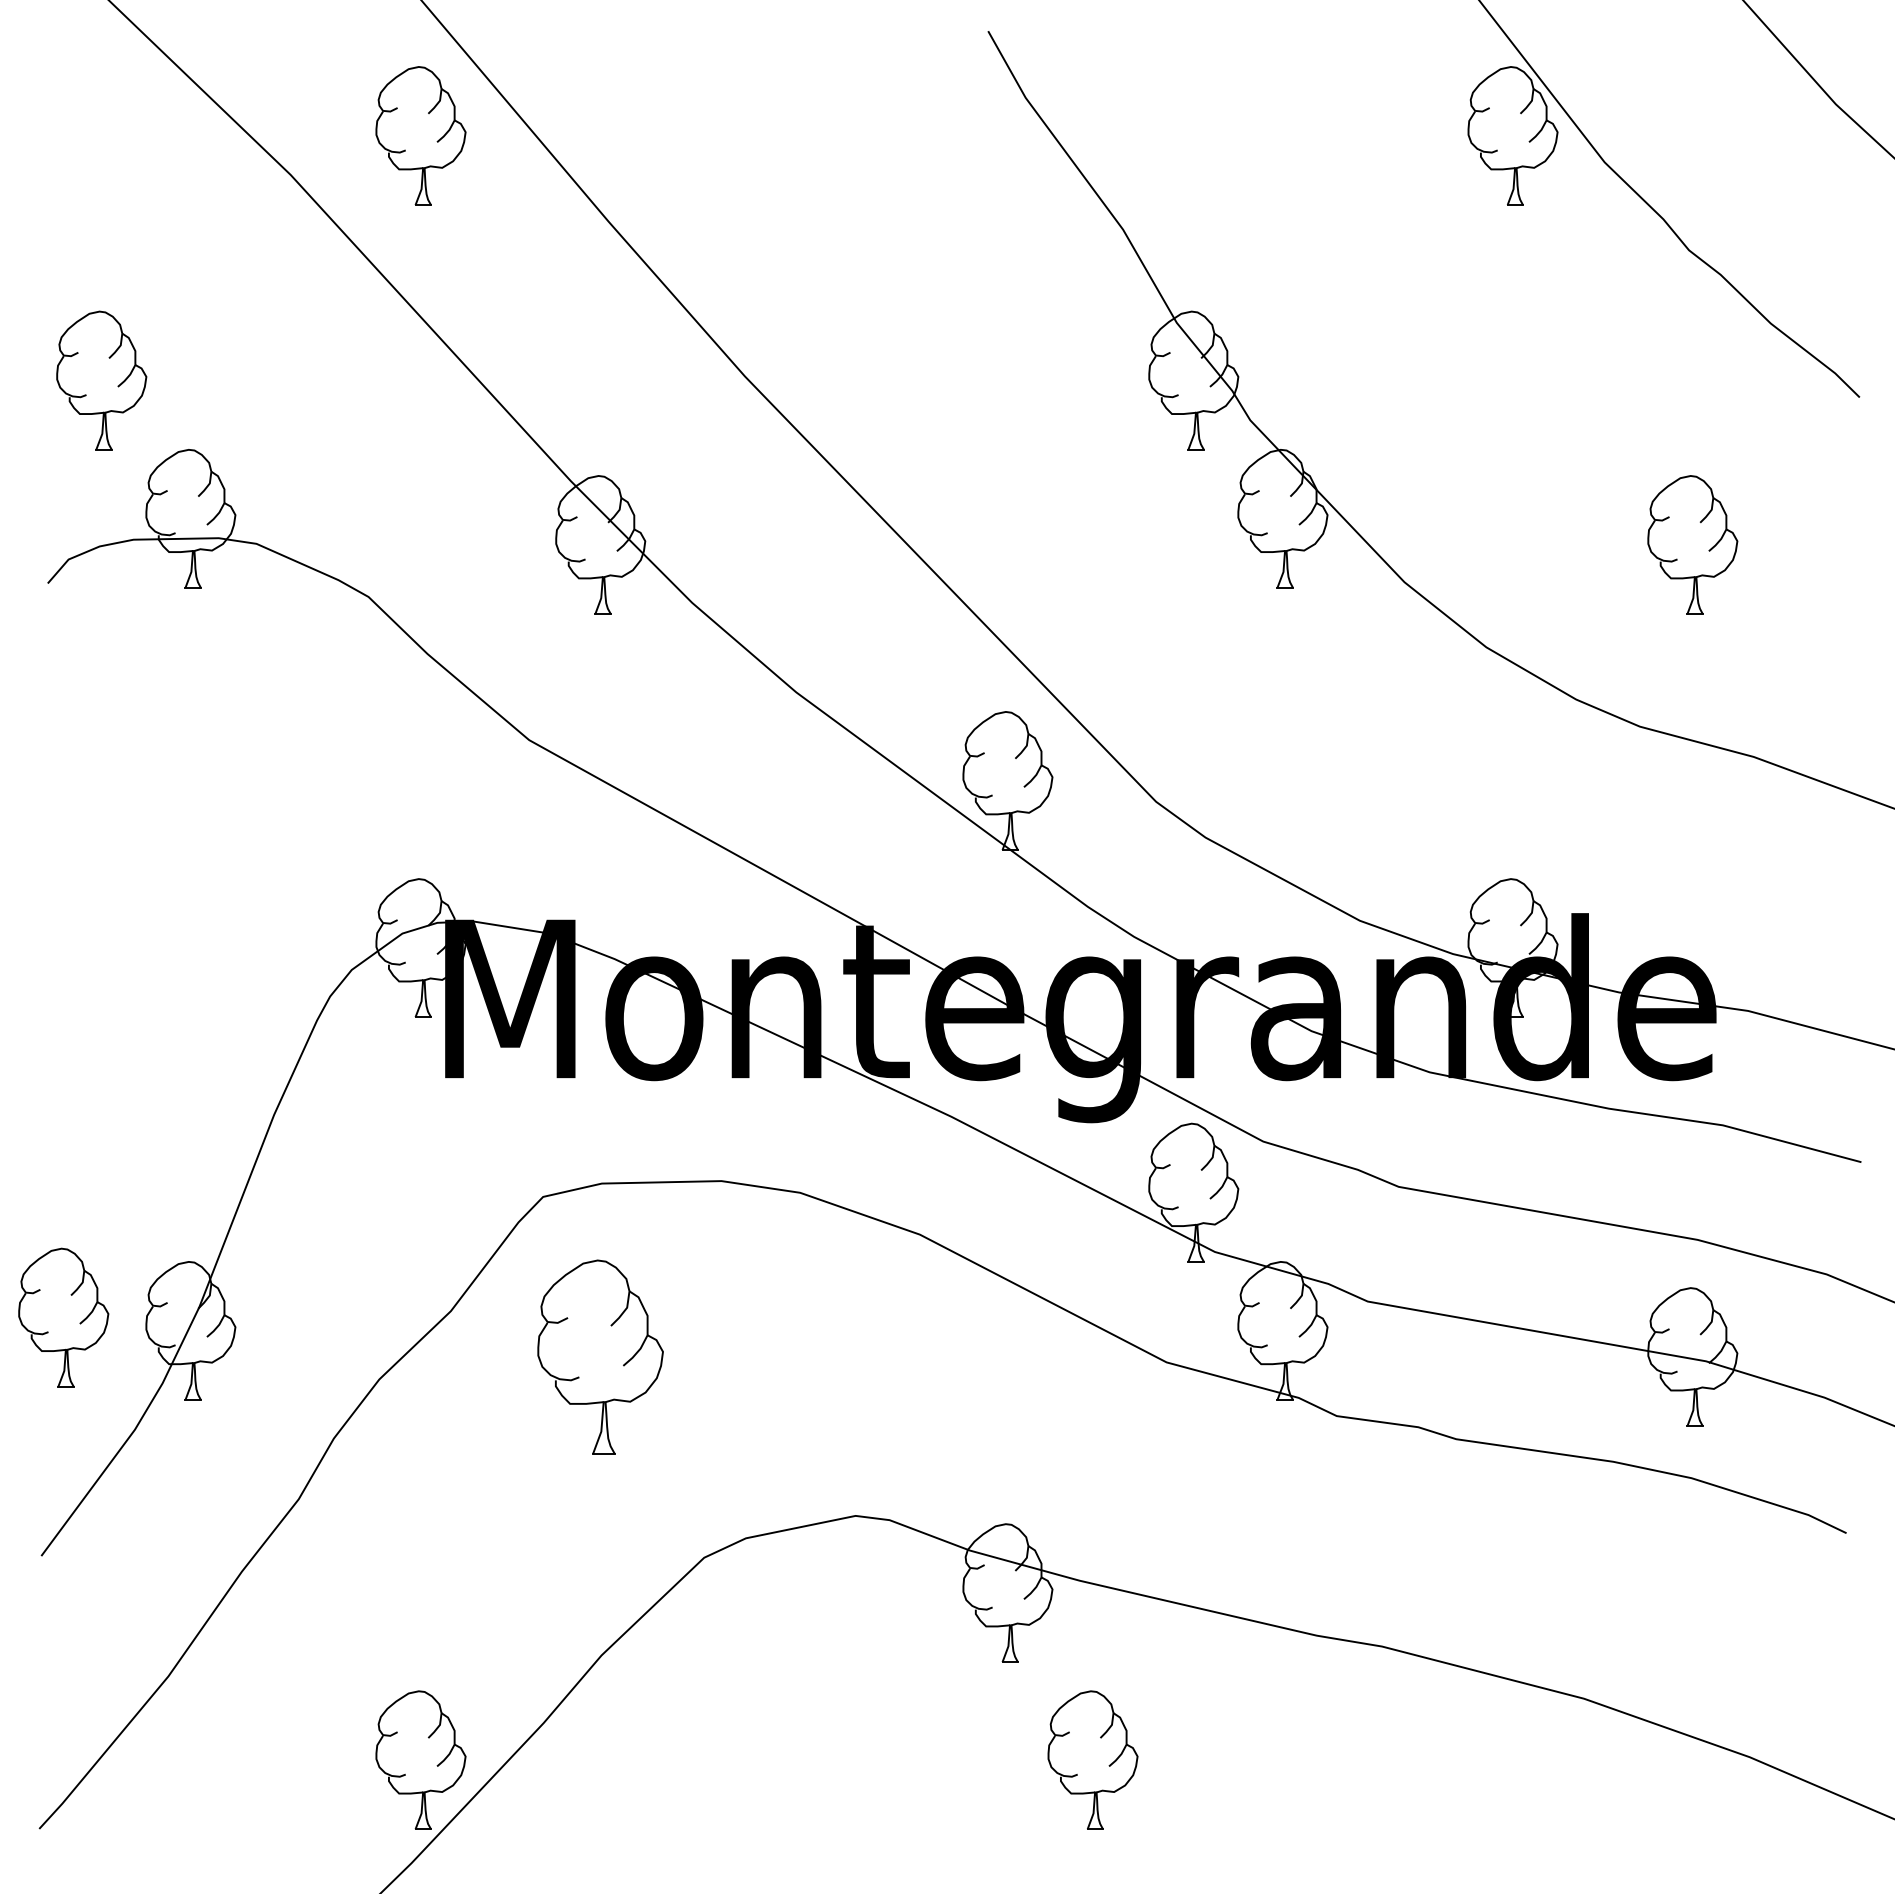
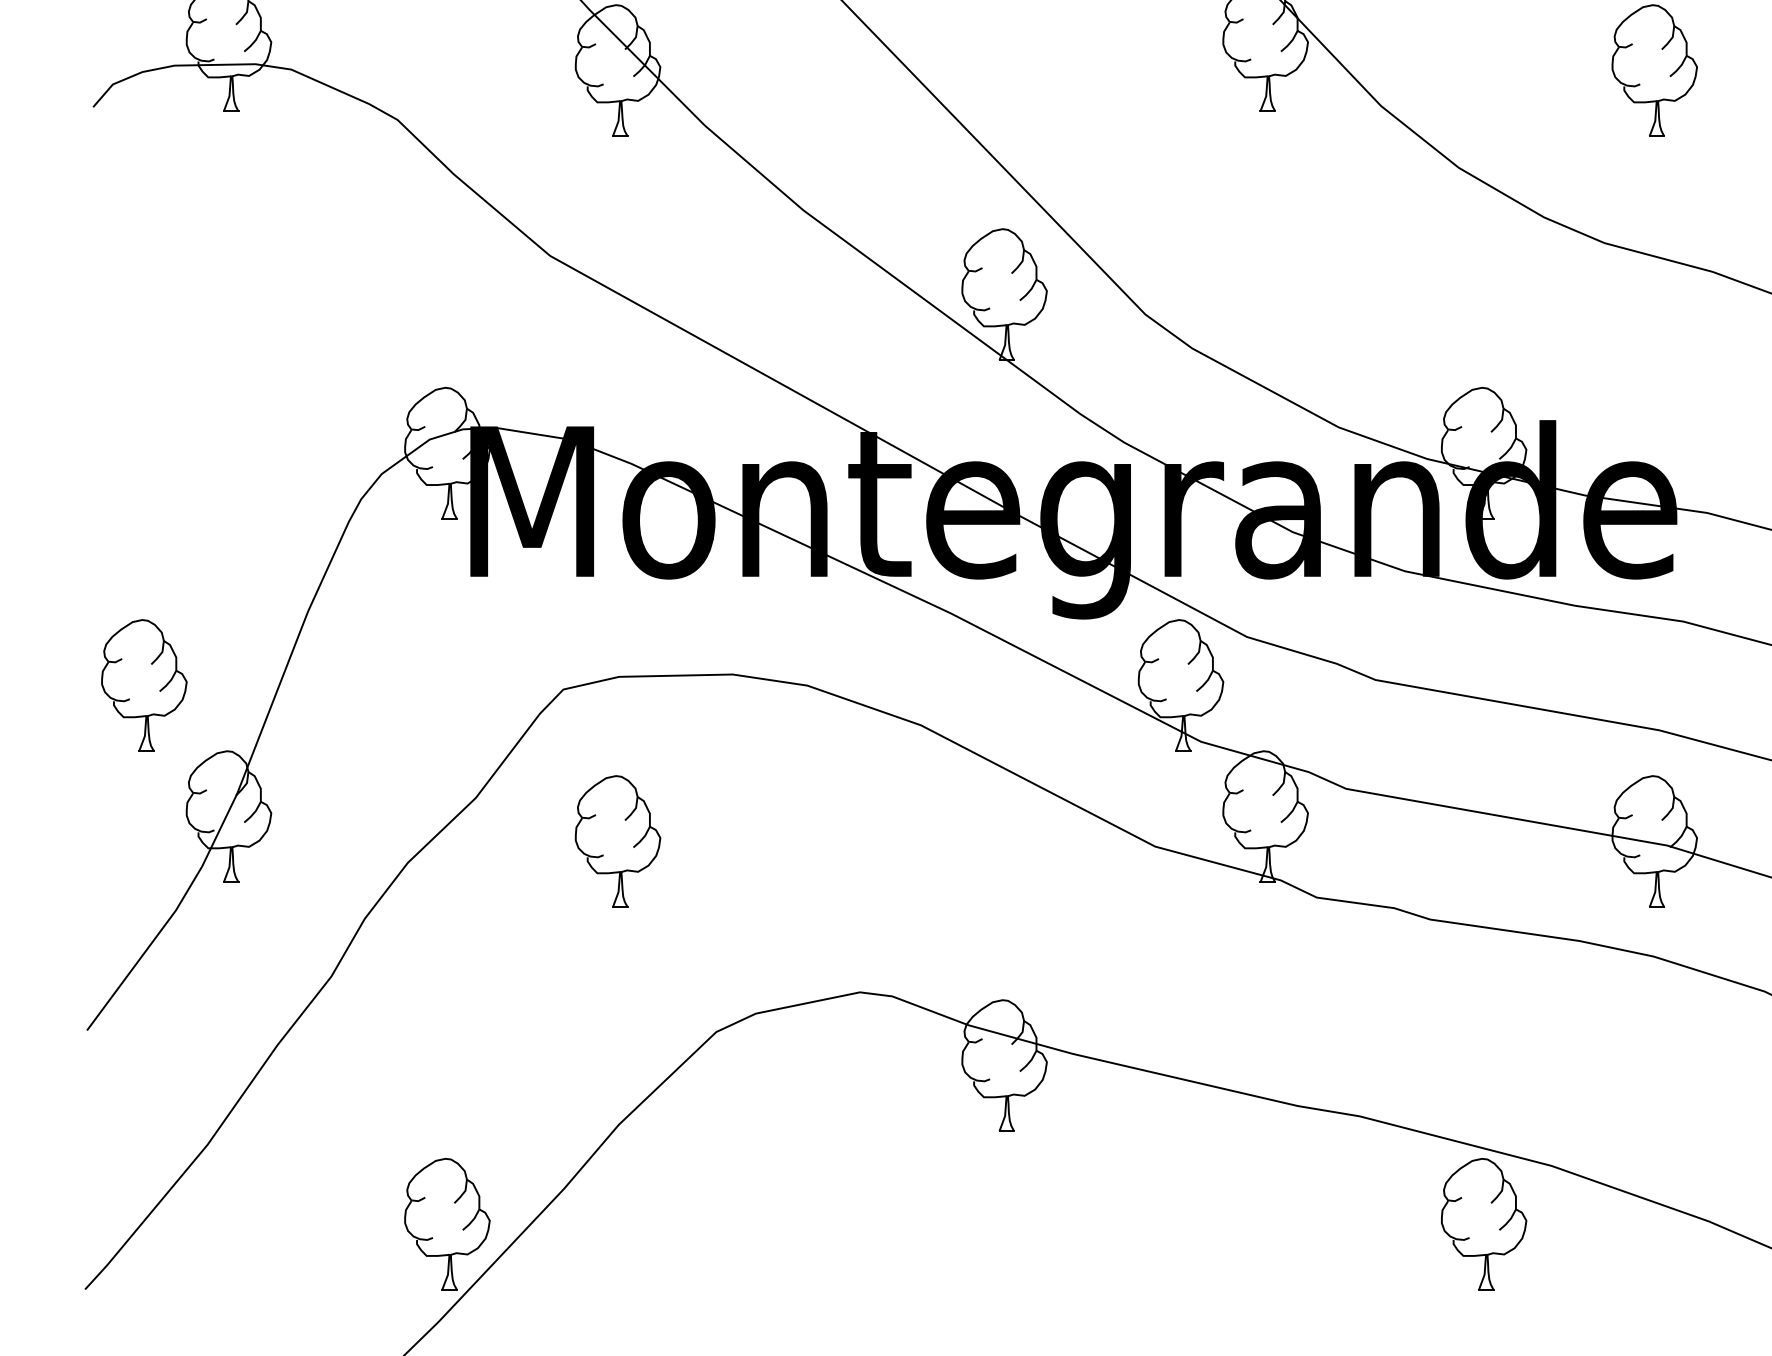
part: (63, 1317) -> (144, 685), moved
part: (600, 1356) -> (617, 841), size x0.71
part: (1092, 1759) -> (1483, 1223), moved

